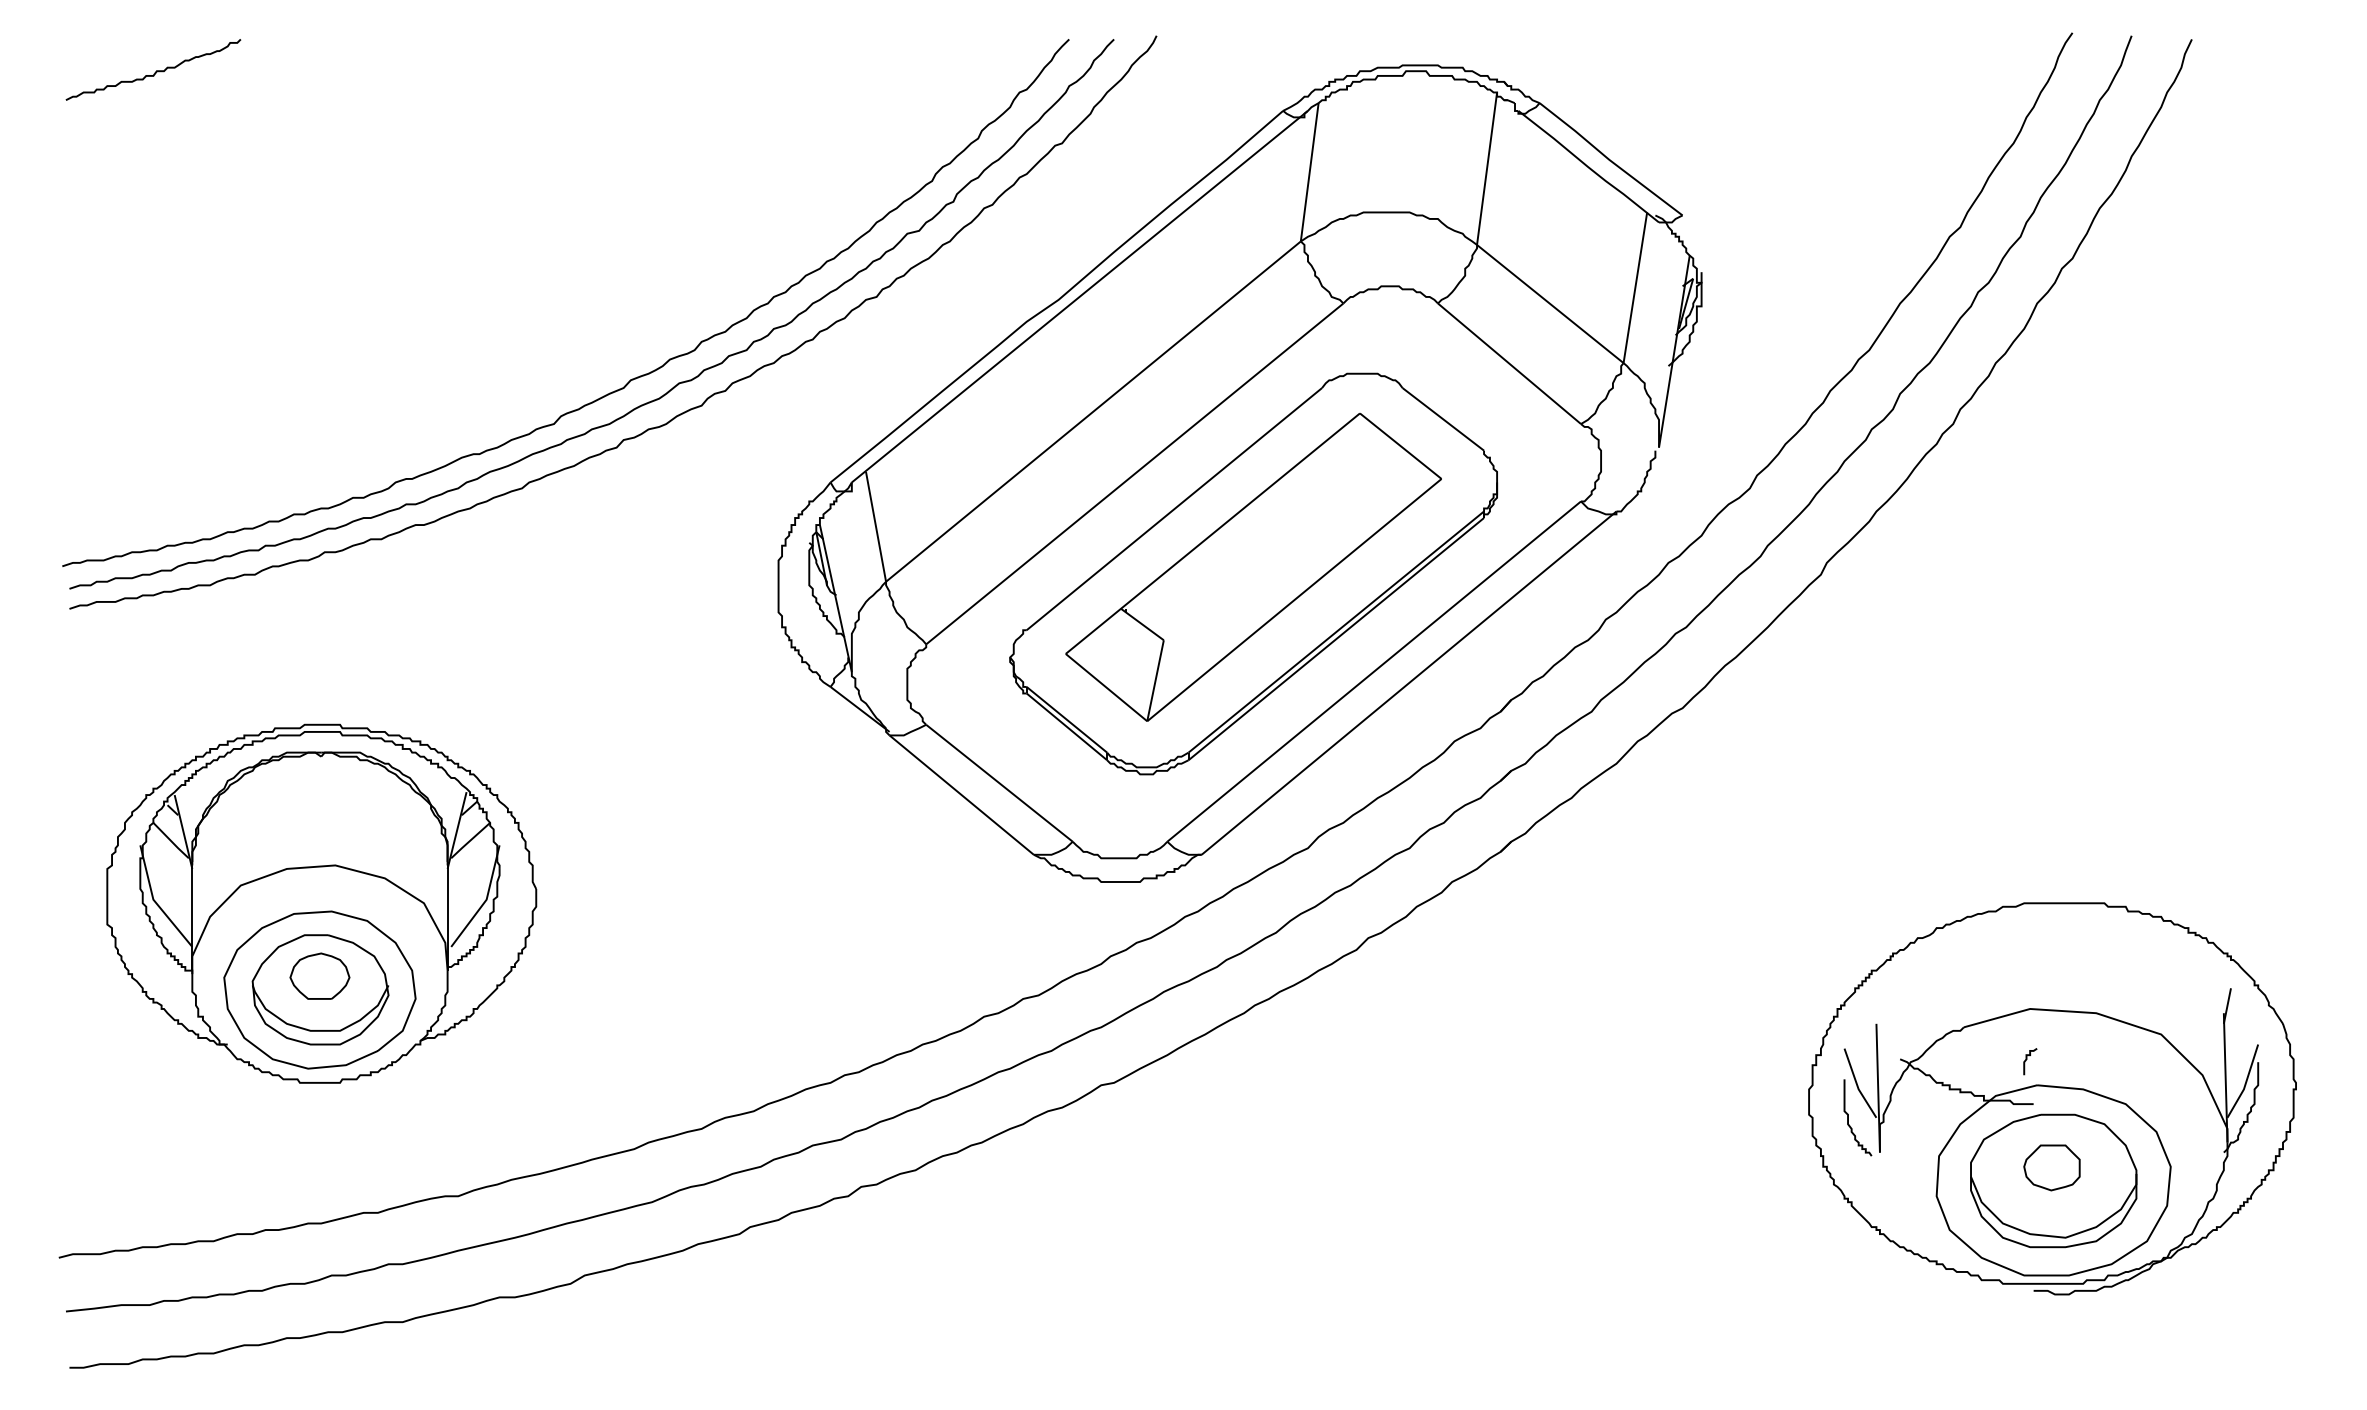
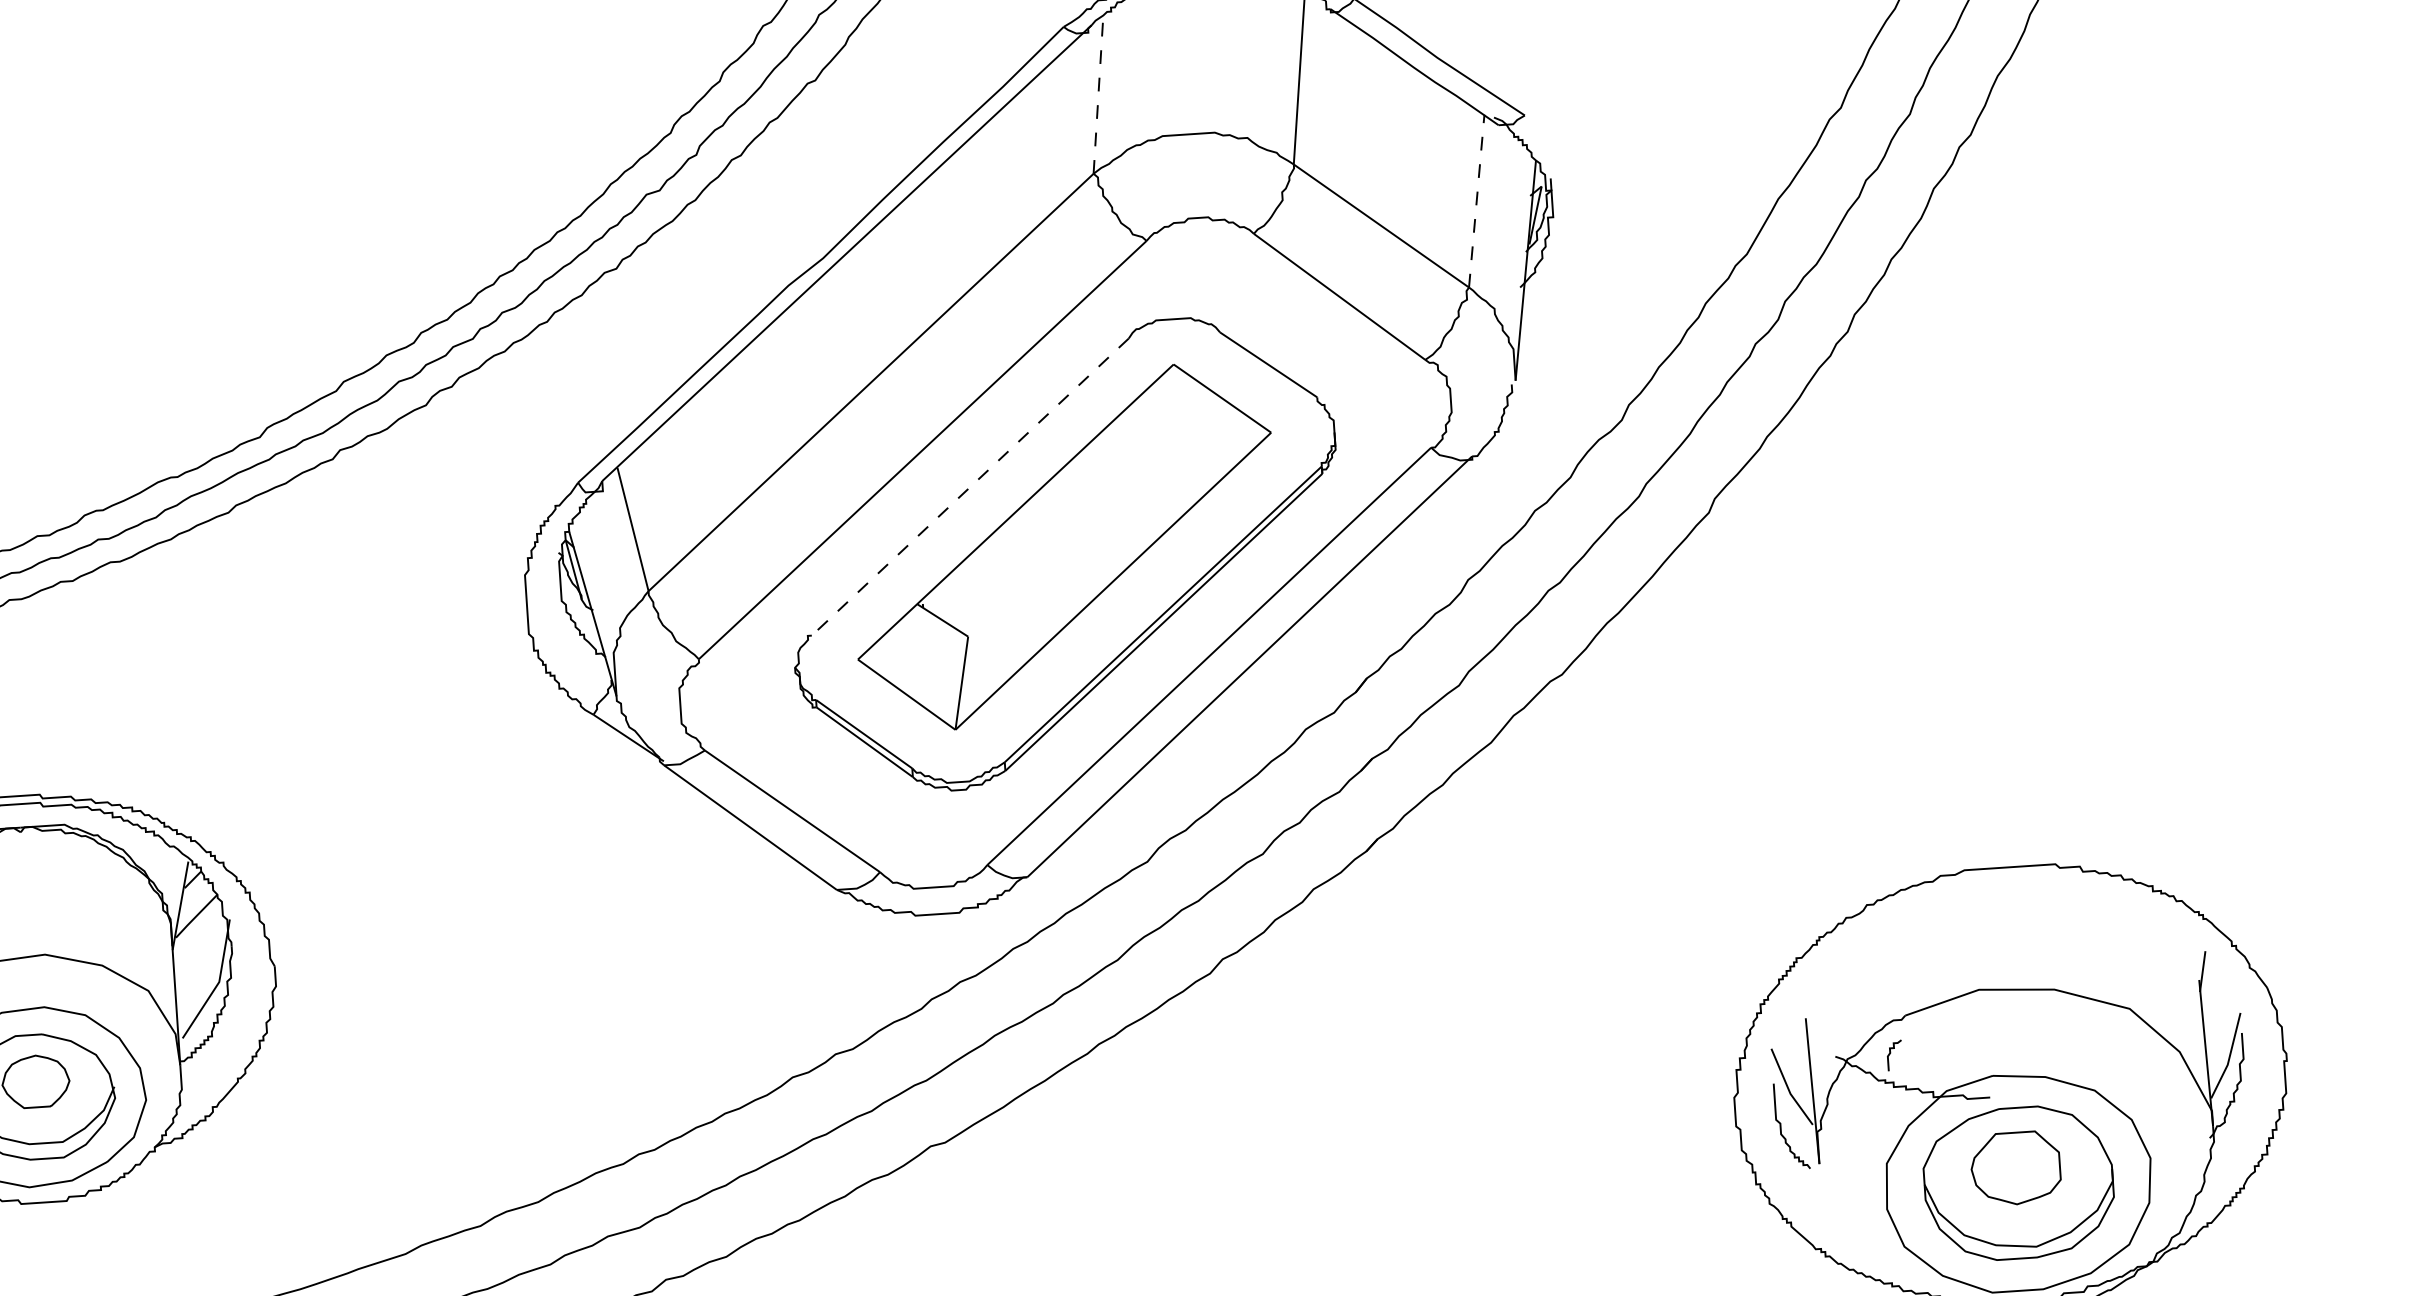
line: (1309, 172) -> (1098, 94), solid -> dashed
line: (1635, 287) -> (1476, 200), solid -> dashed
line: (1174, 509) -> (970, 487), solid -> dashed
curve: (2027, 1059) -> (1891, 1053), moved
part: (2051, 1167) -> (2015, 1168), size x1.4

